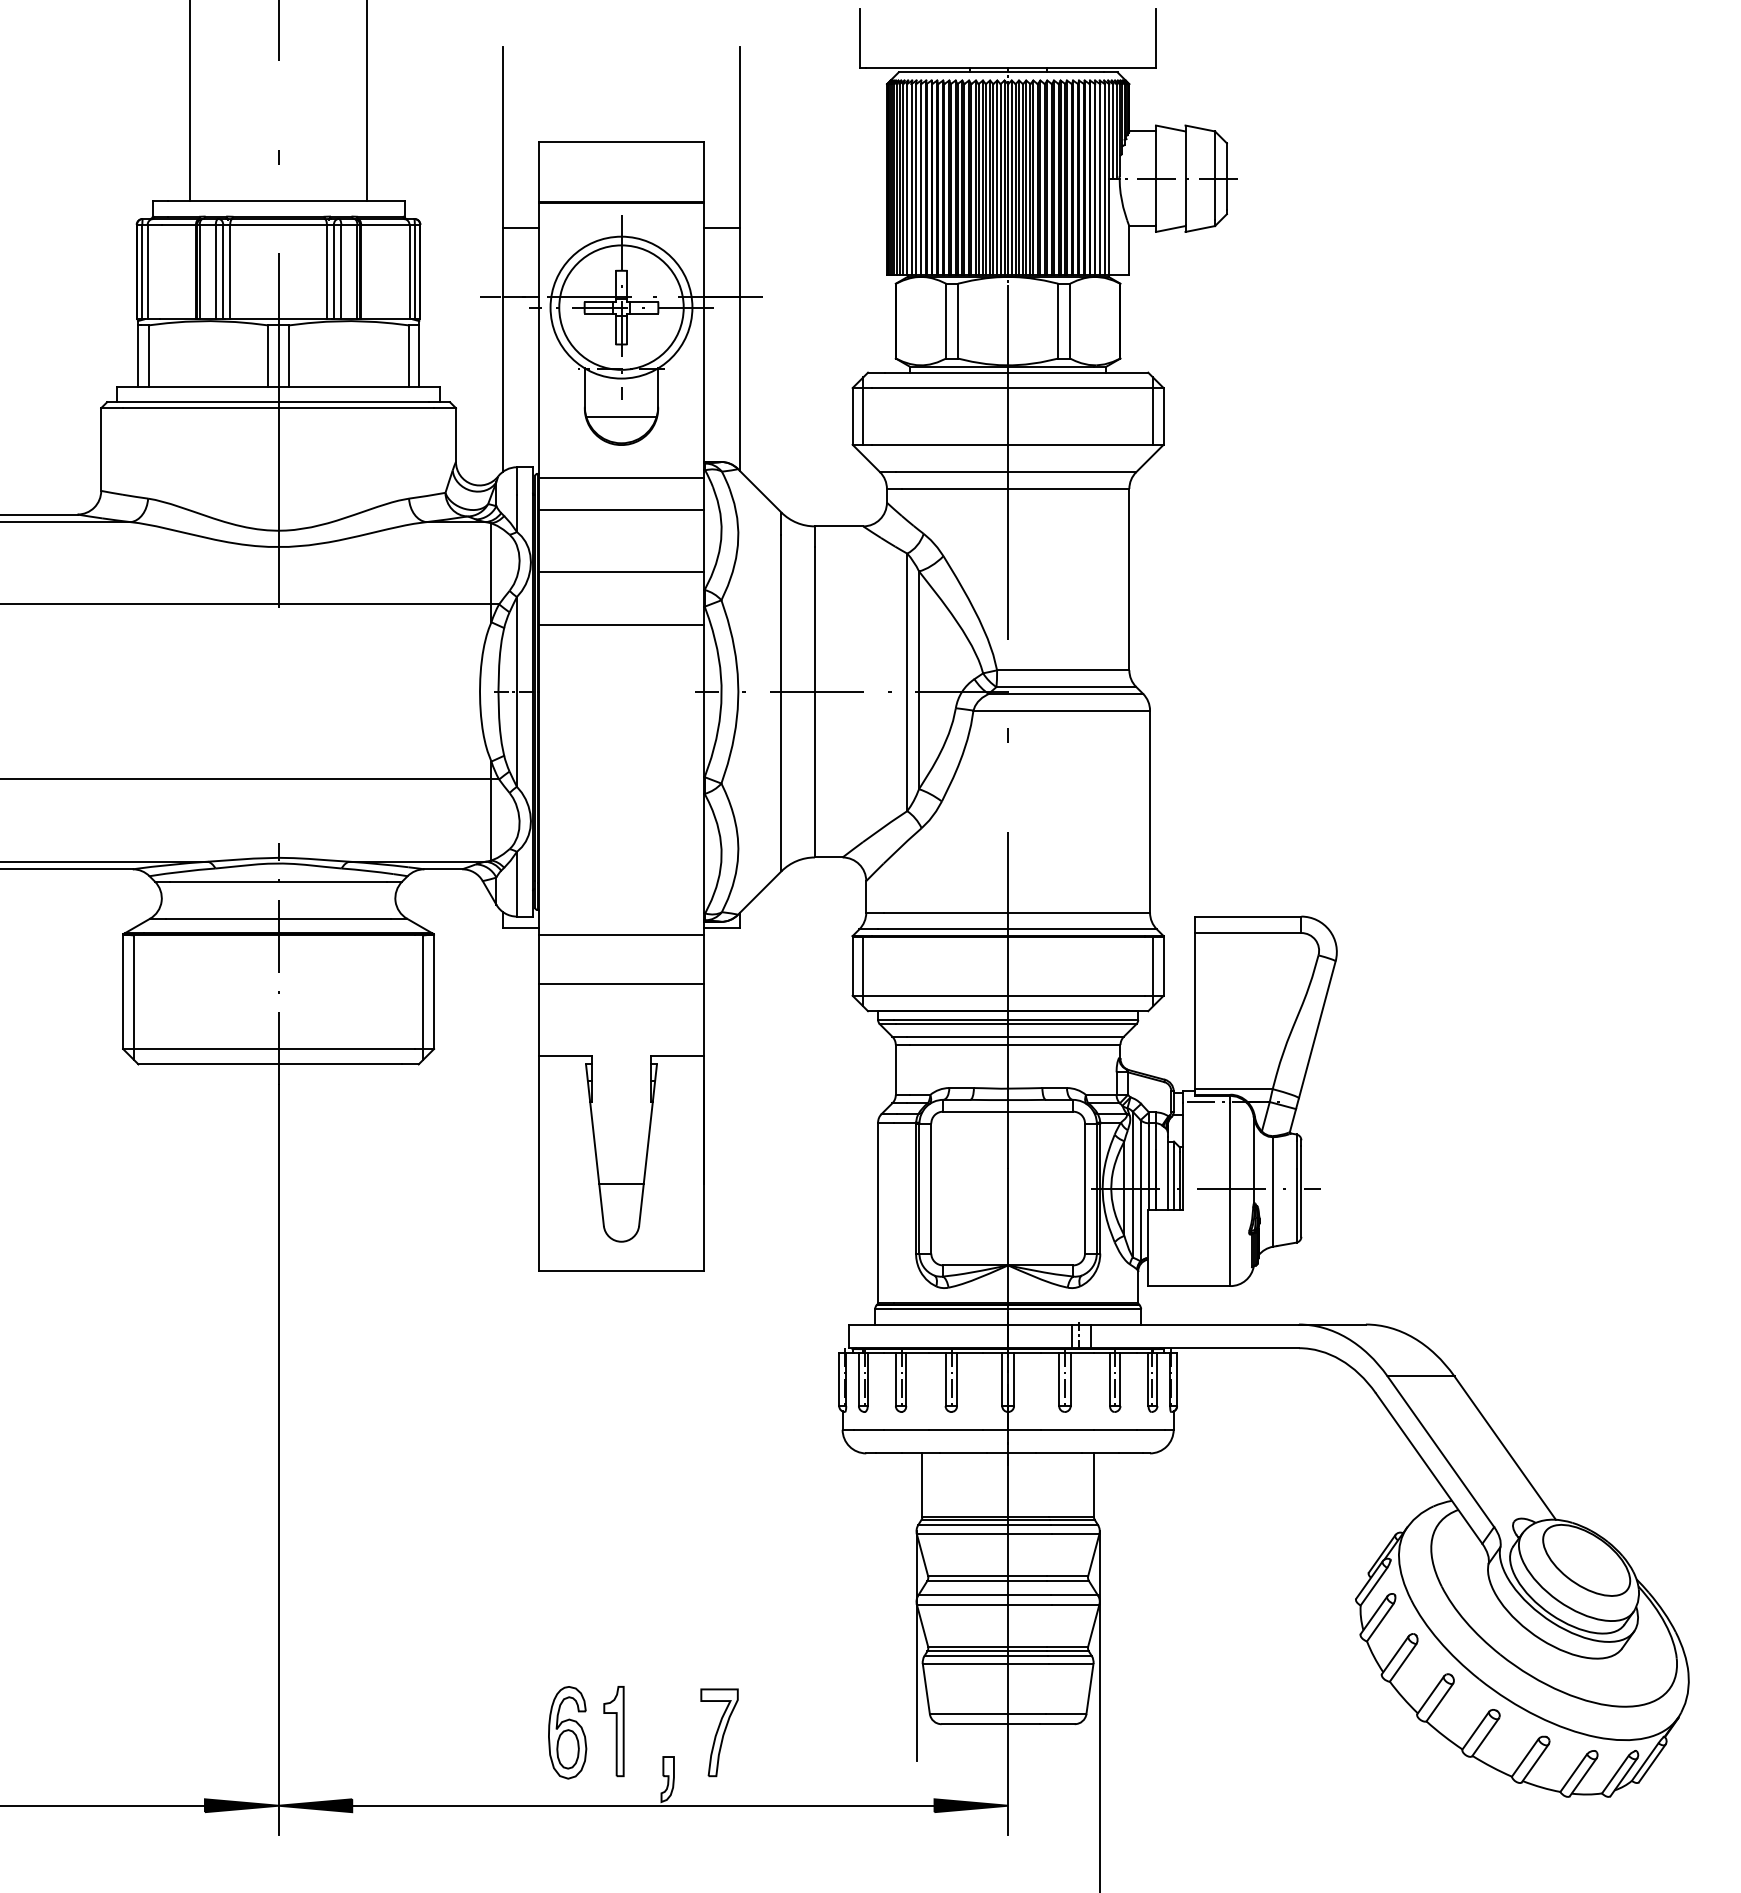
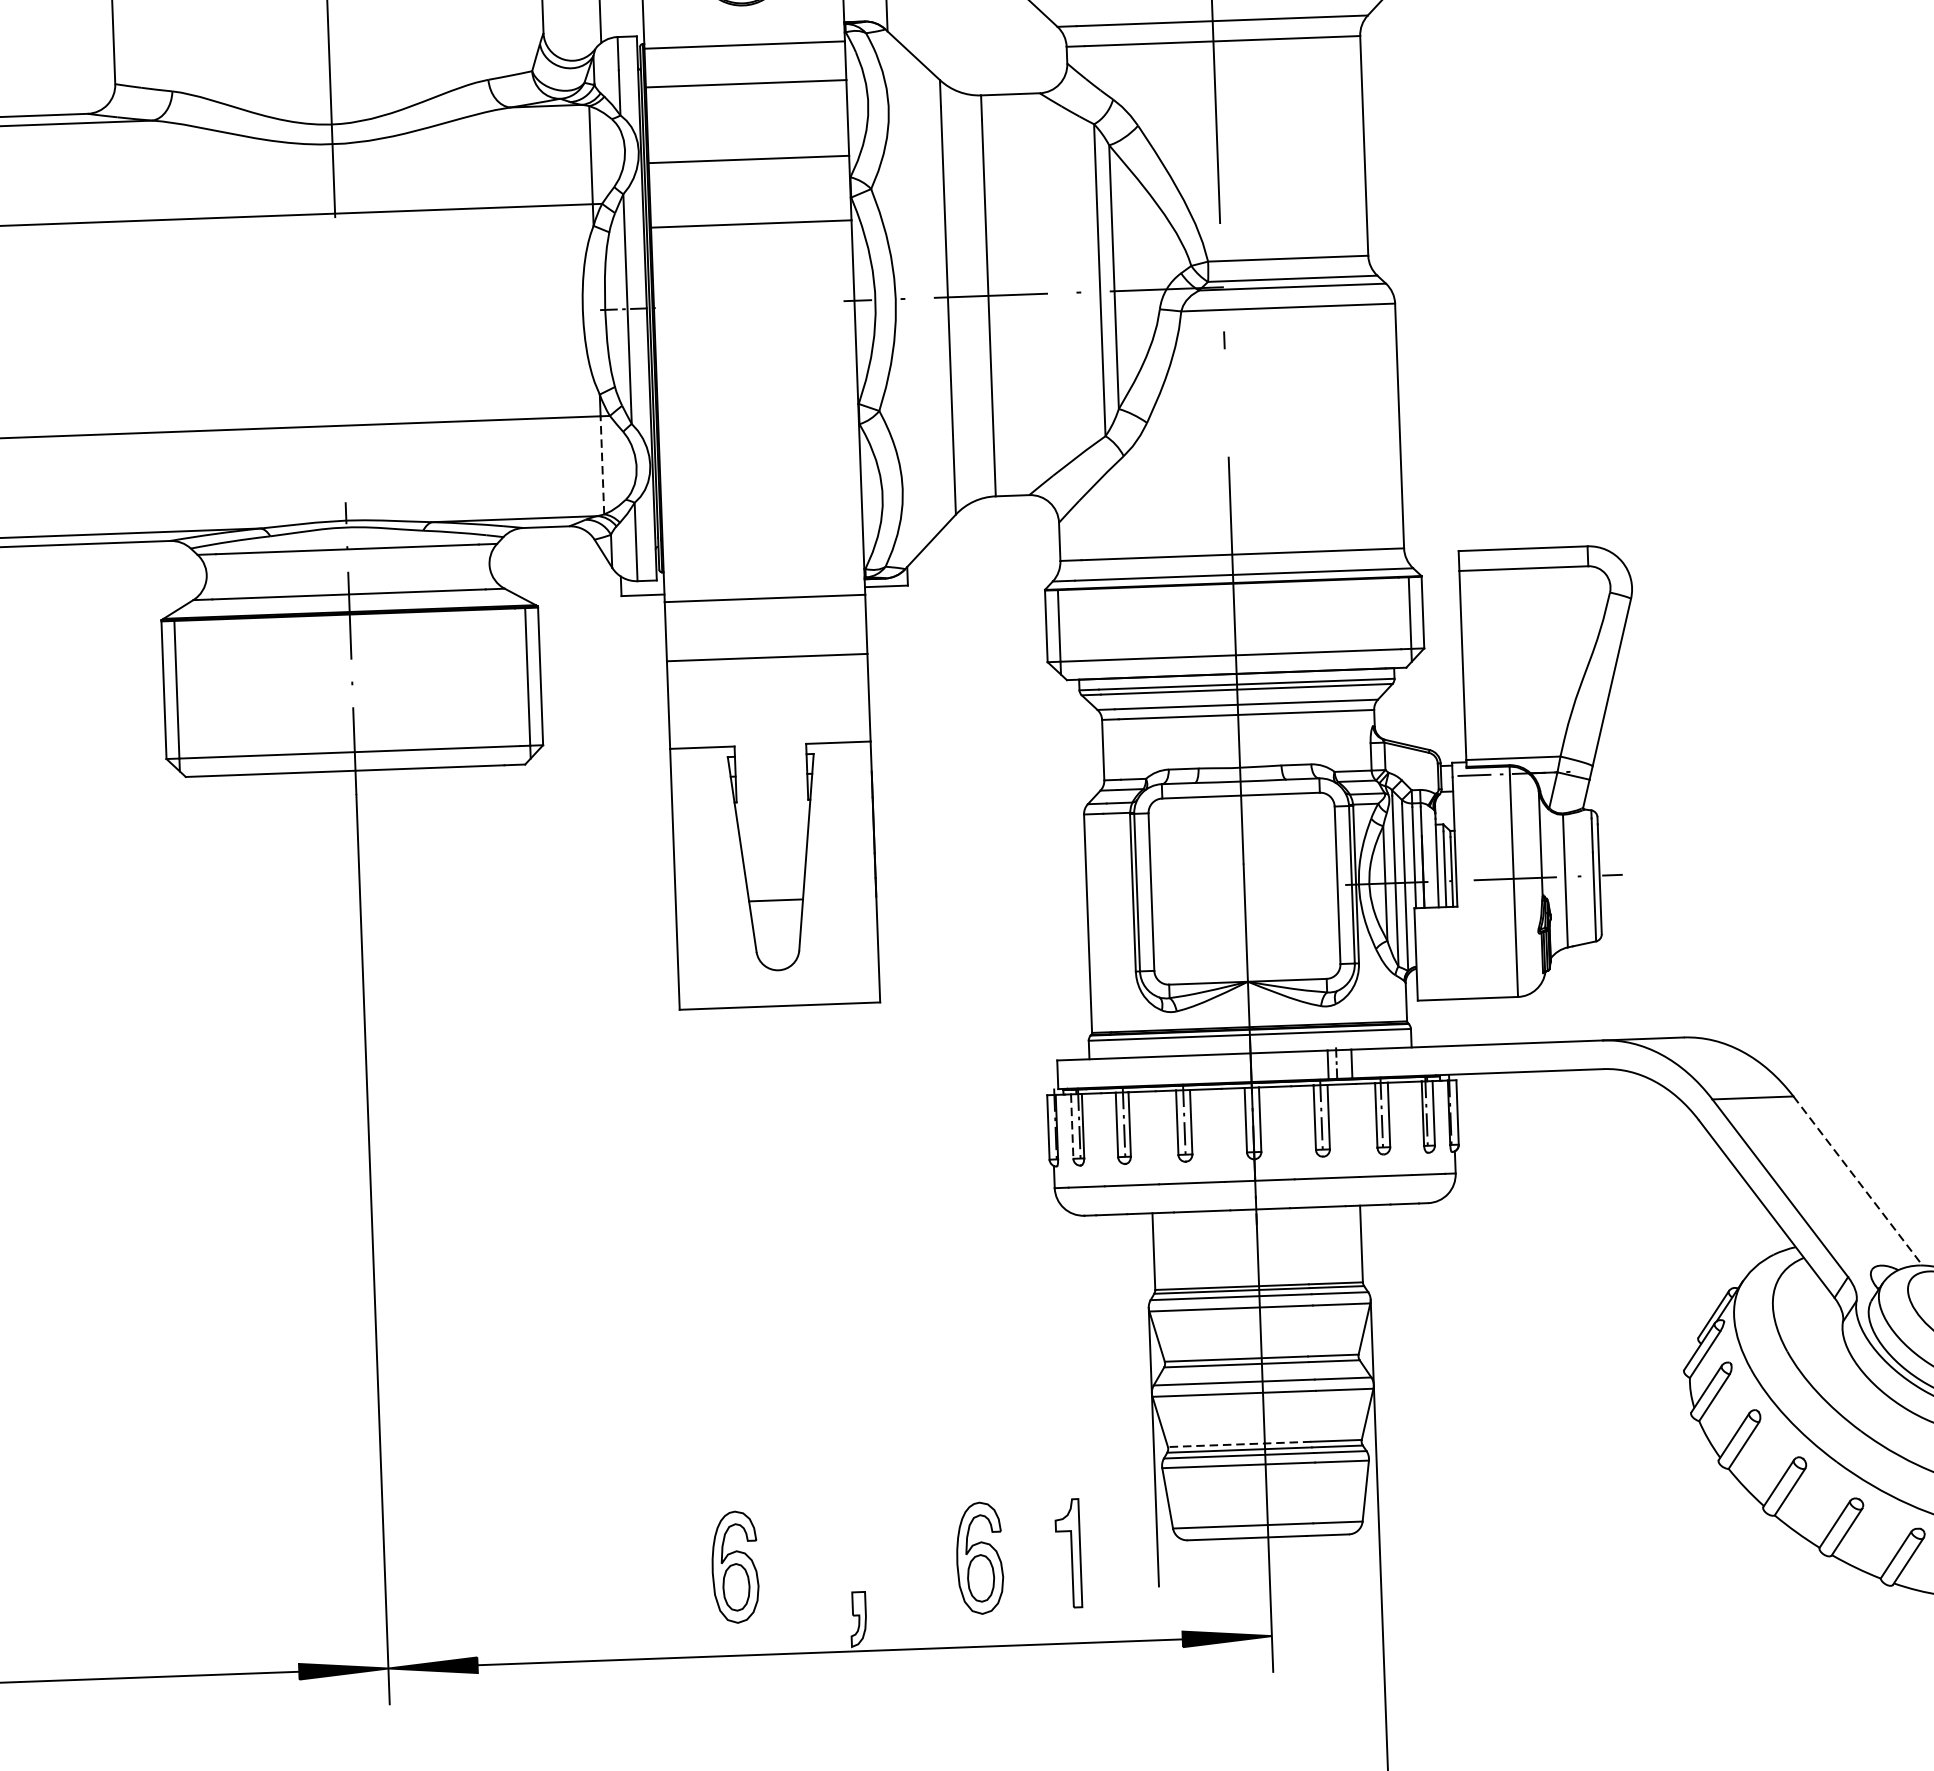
line: (491, 820) -> (602, 465), solid -> dashed
line: (858, 1379) -> (1071, 1126), solid -> dashed
line: (1505, 1448) -> (1858, 1181), solid -> dashed
line: (986, 1646) -> (1238, 1444), solid -> dashed
part: (613, 1731) -> (1068, 1553), moved
part: (719, 1732) -> (919, 1560), removed
part: (769, 1732) -> (979, 1558), added

